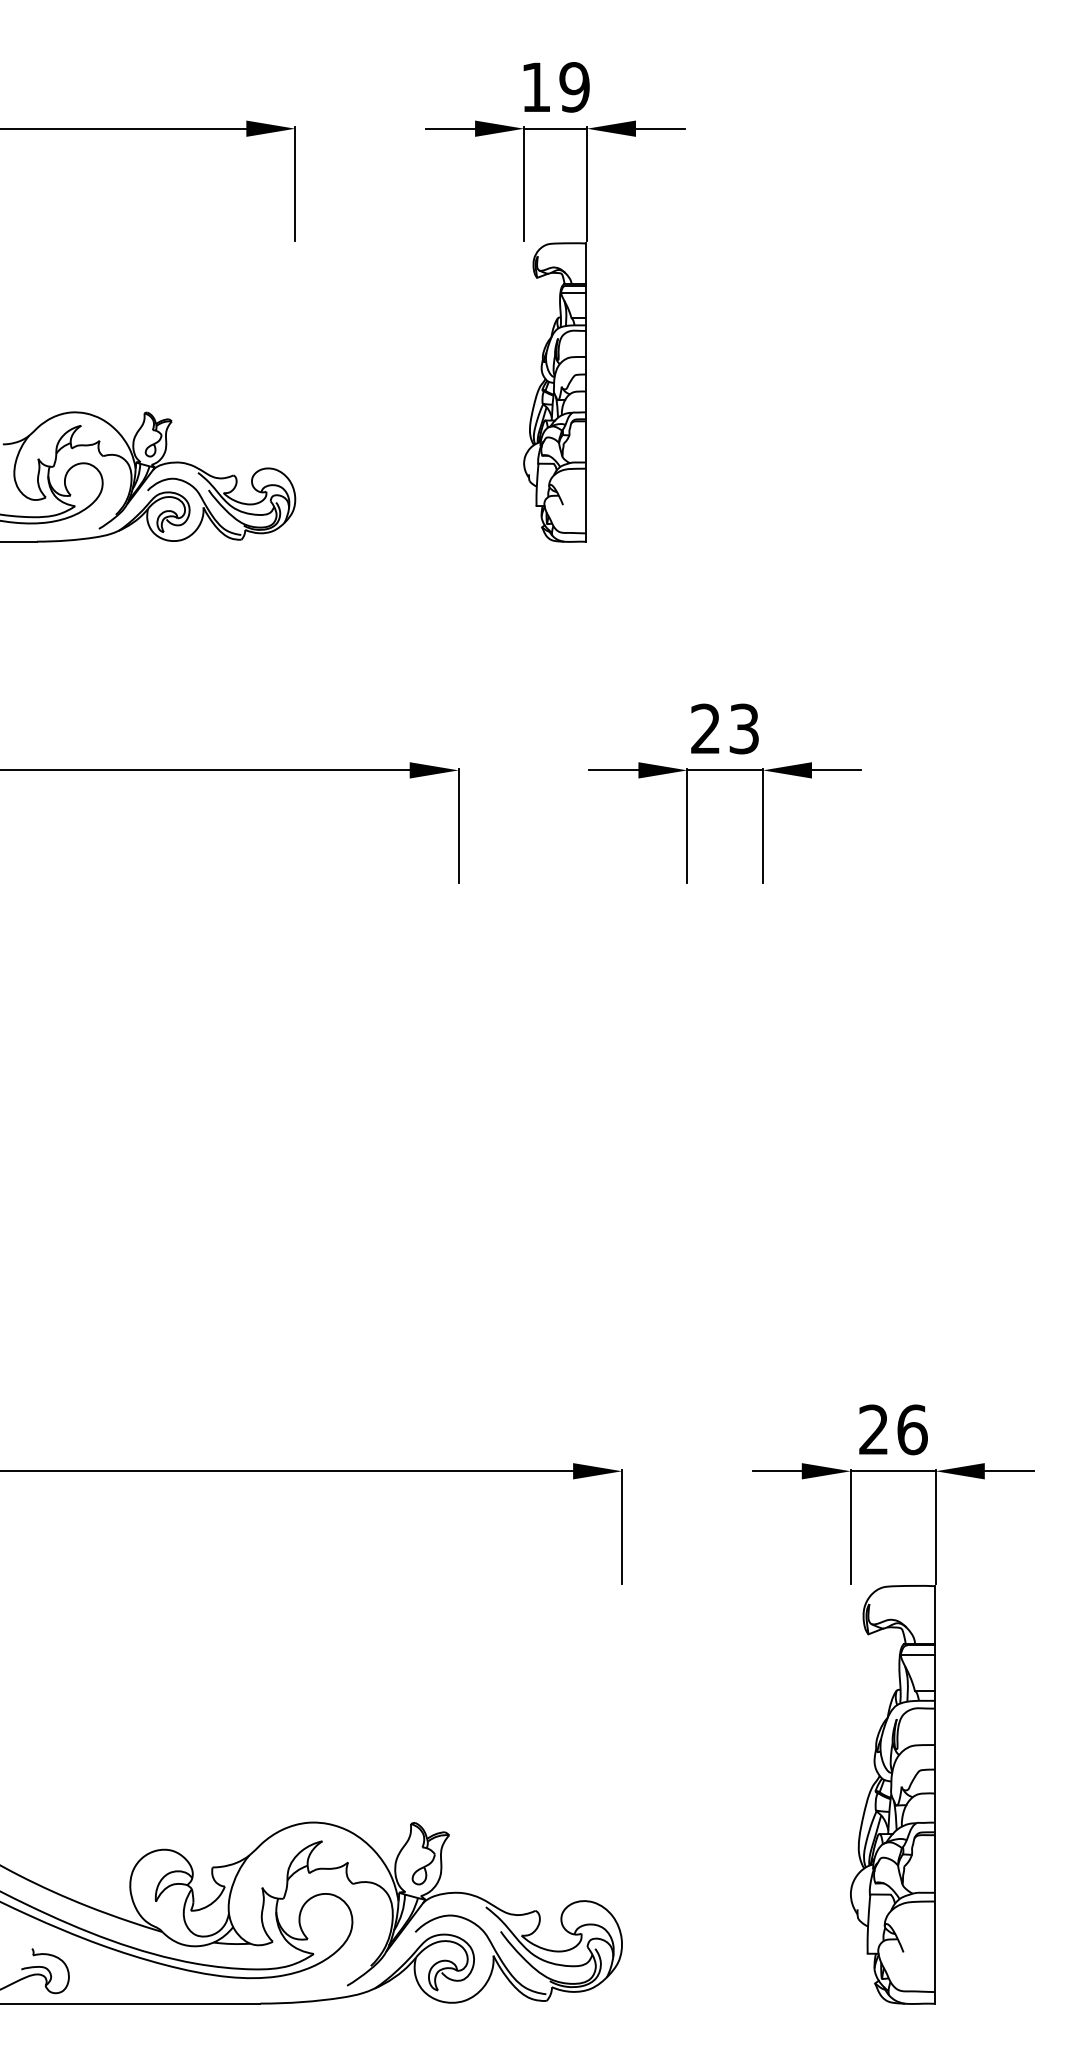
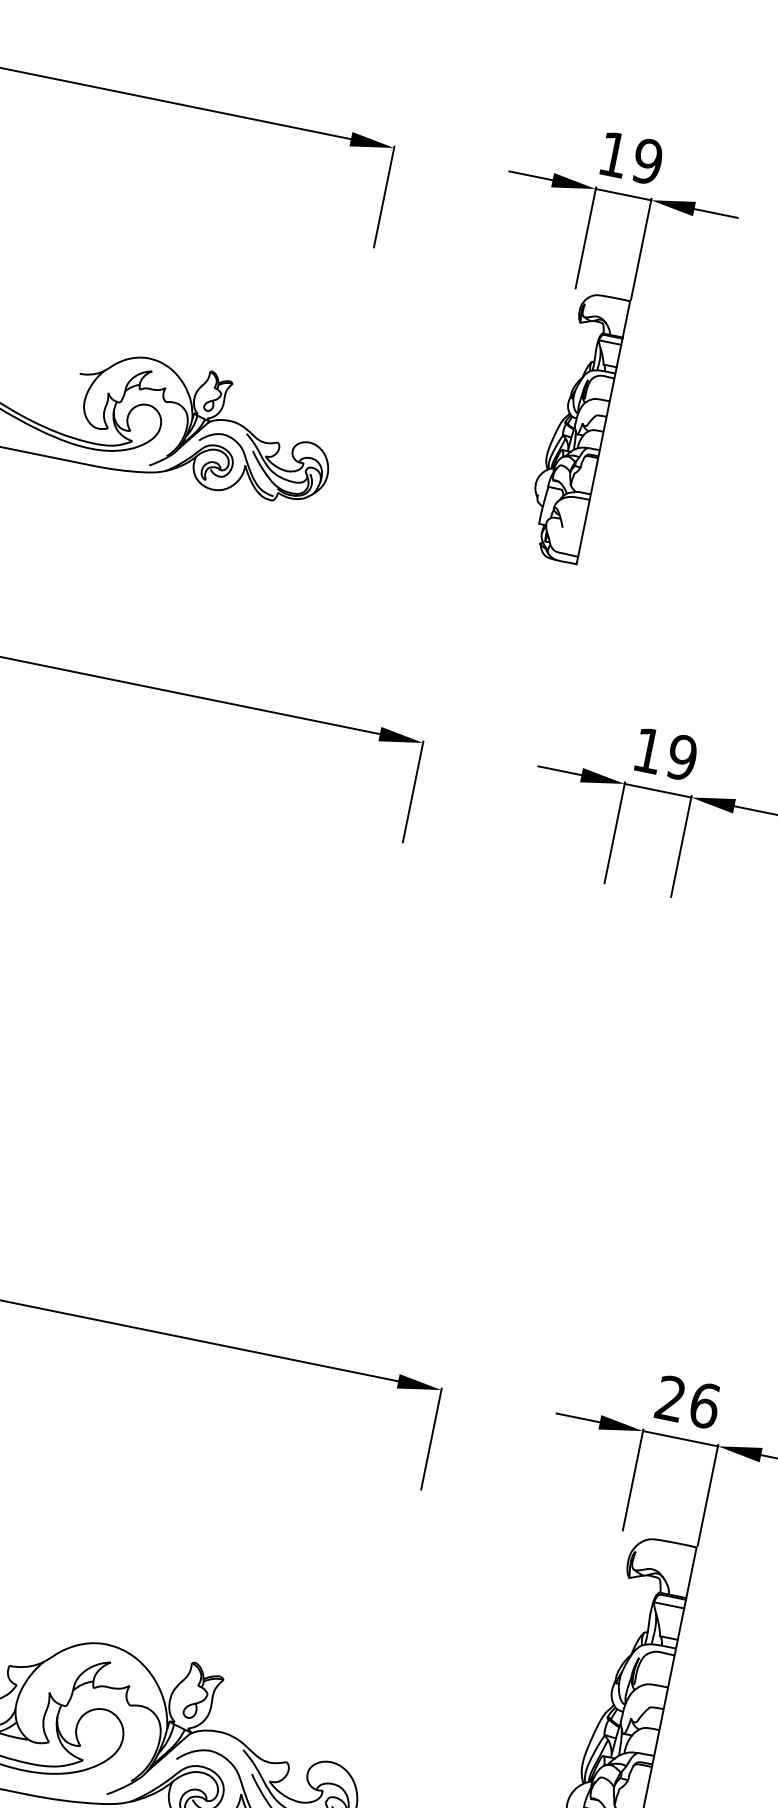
text: (725, 728) -> (665, 753), 23 -> 19

